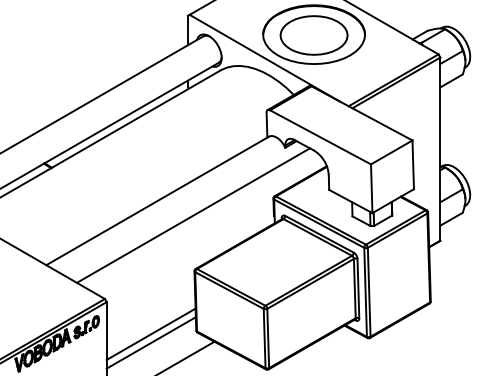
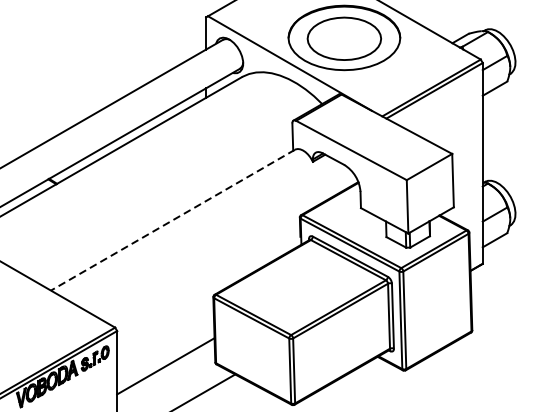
line: (157, 200) -> (172, 219), solid -> dashed
line: (193, 215) -> (212, 236), removed
line: (150, 342) -> (165, 375), removed

